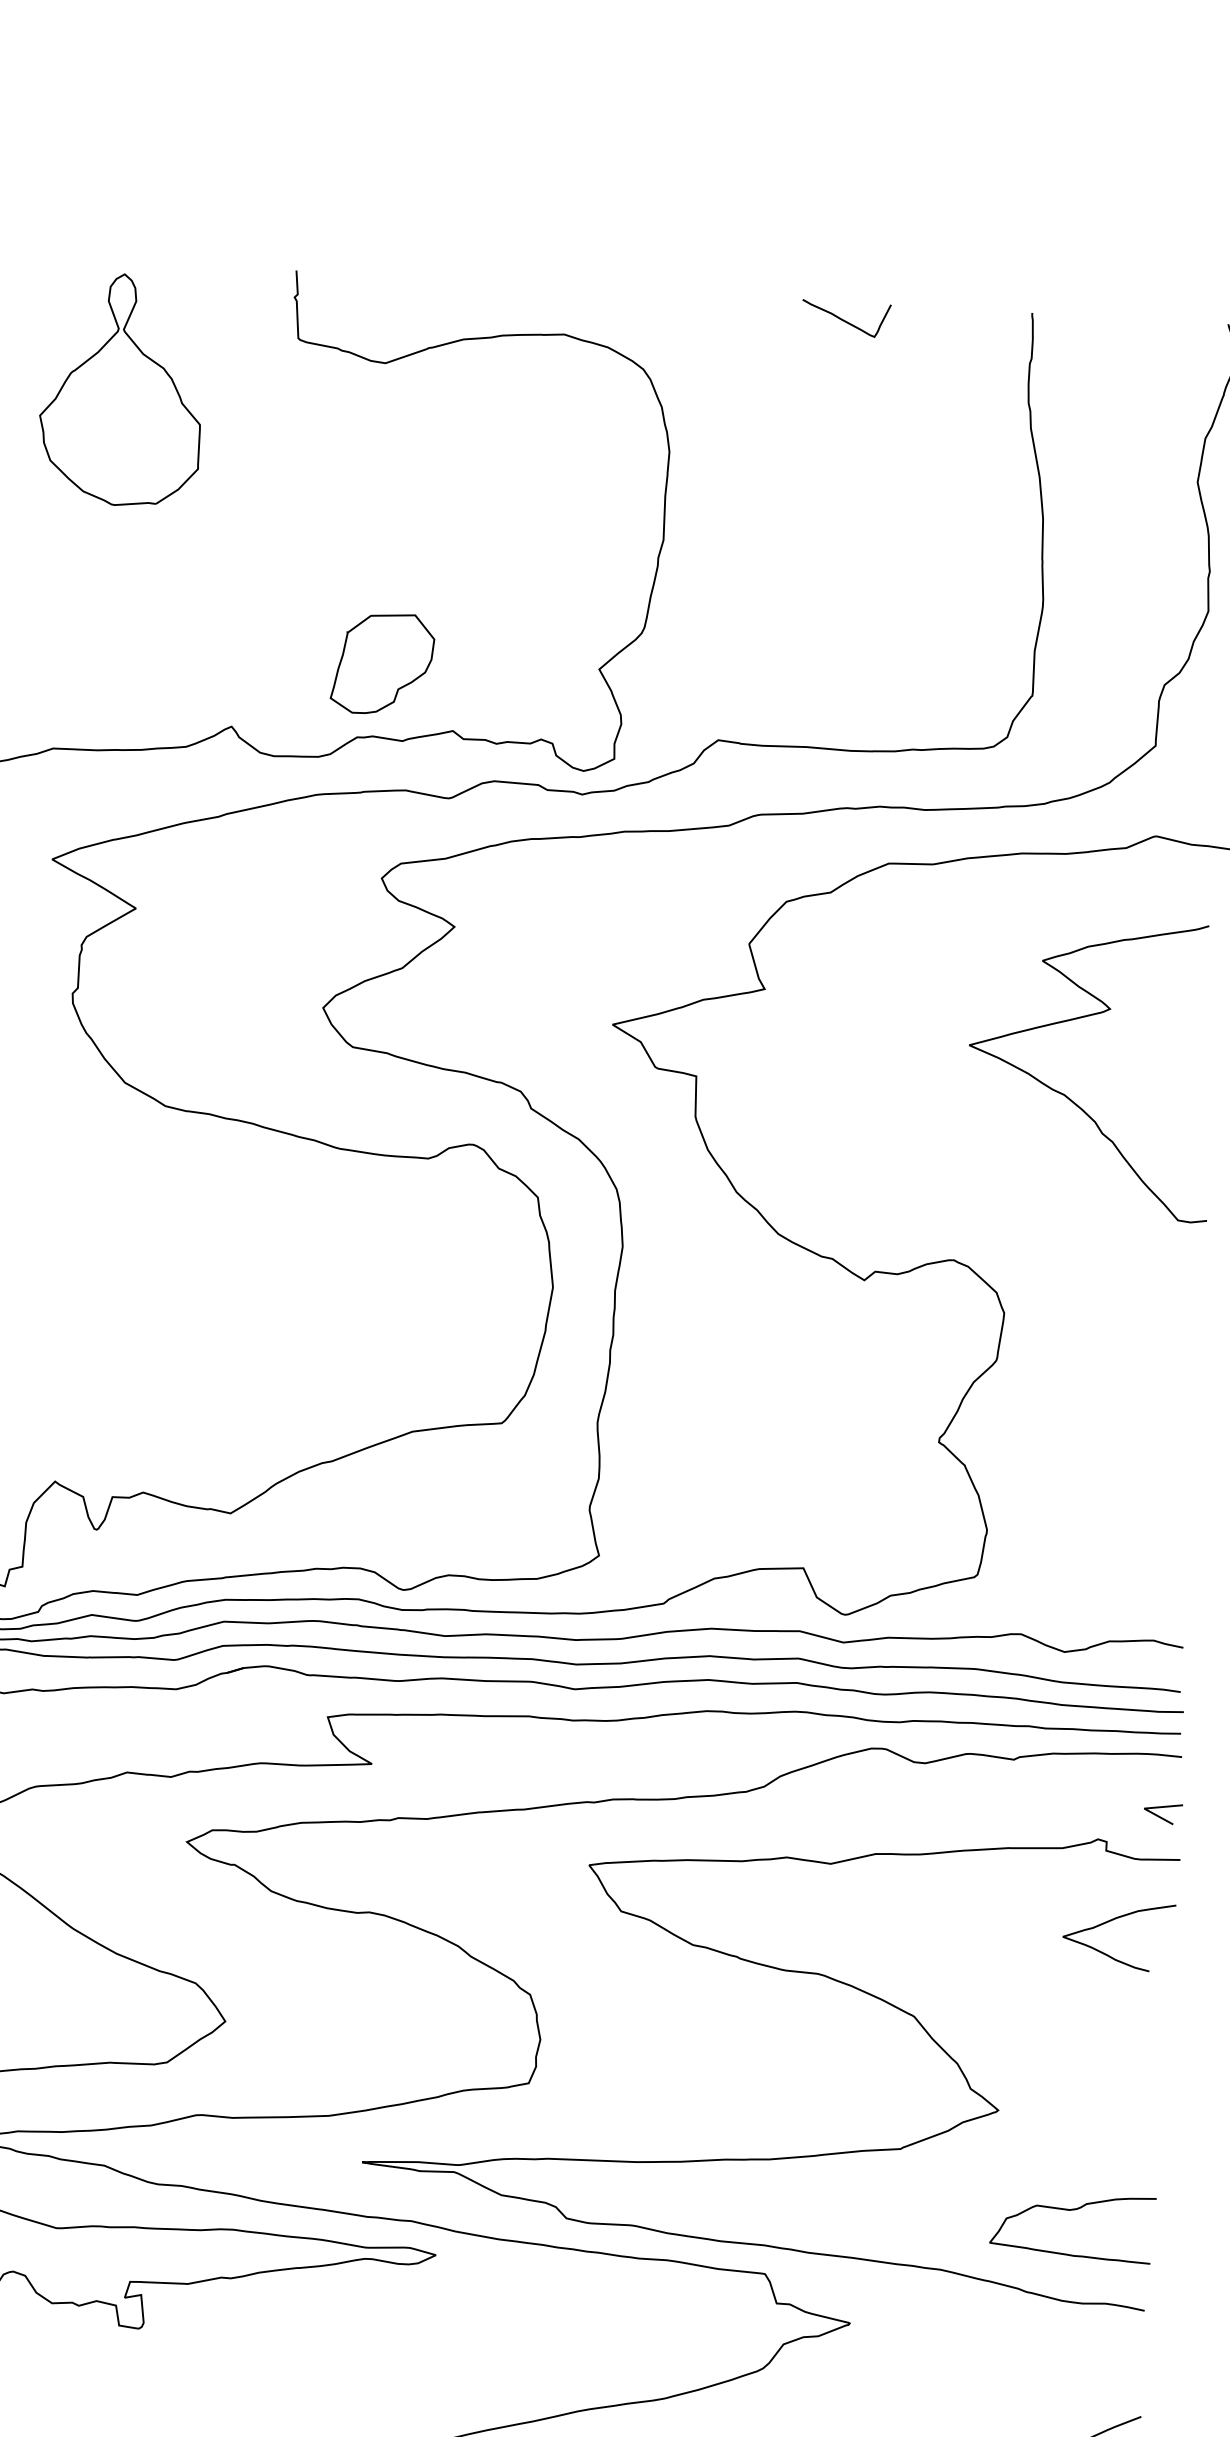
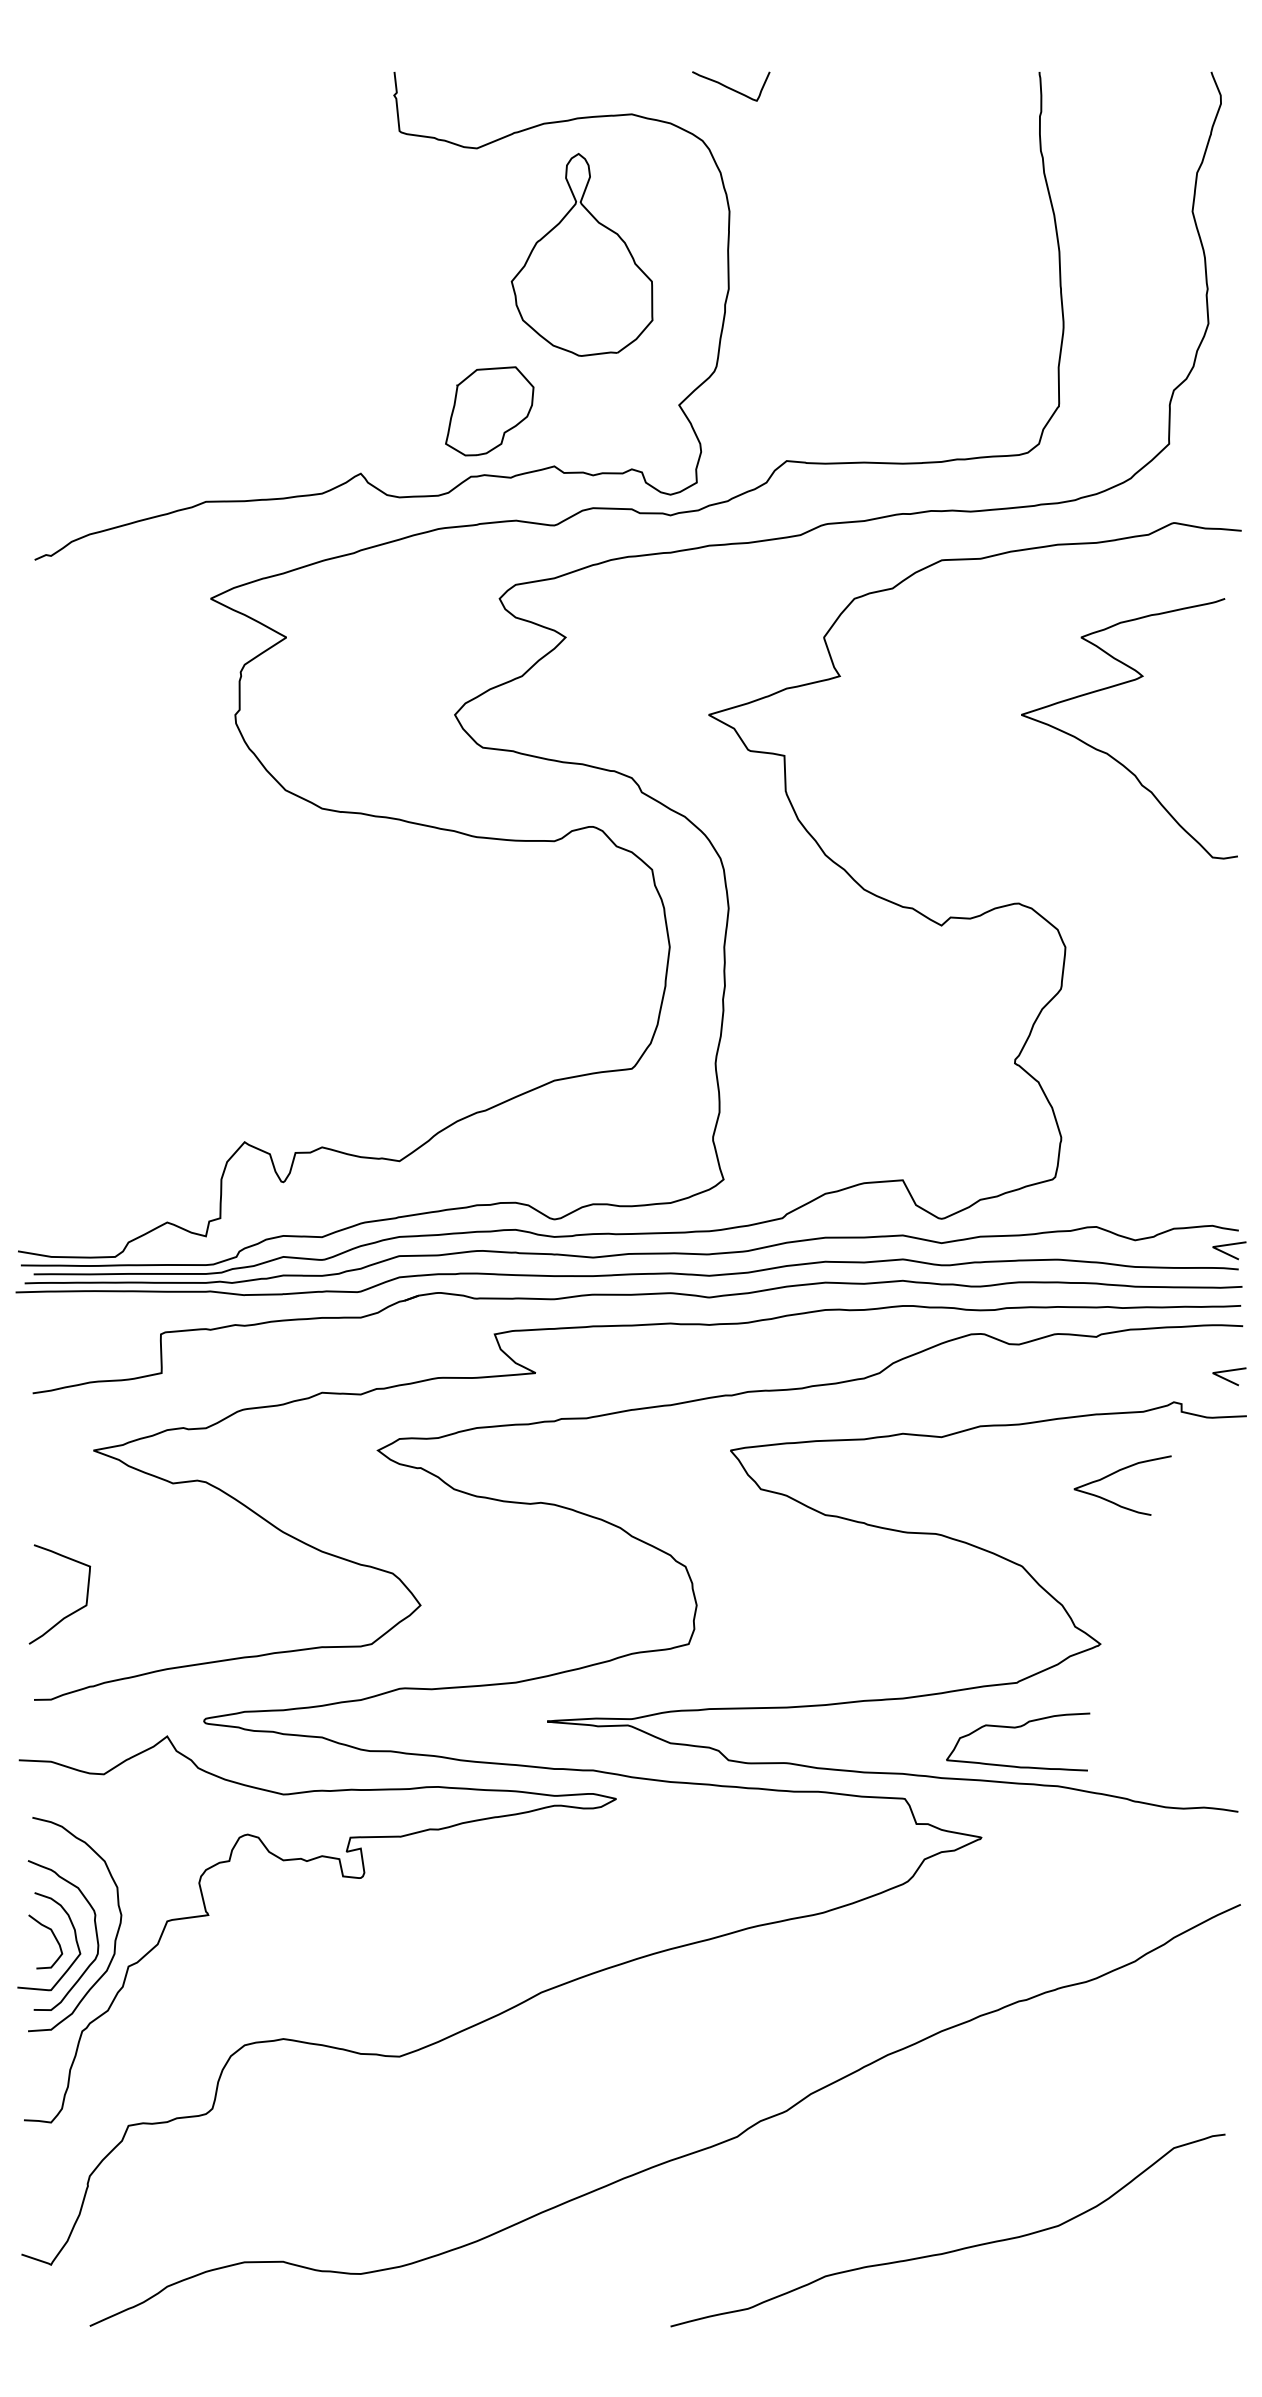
curve: (845, 320) -> (730, 87), moved
part: (121, 389) -> (581, 254), moved
line: (1170, 1673) -> (1228, 1253), added
curve: (1111, 1921) -> (1115, 1473), moved
curve: (1071, 2211) -> (1016, 1728), moved

